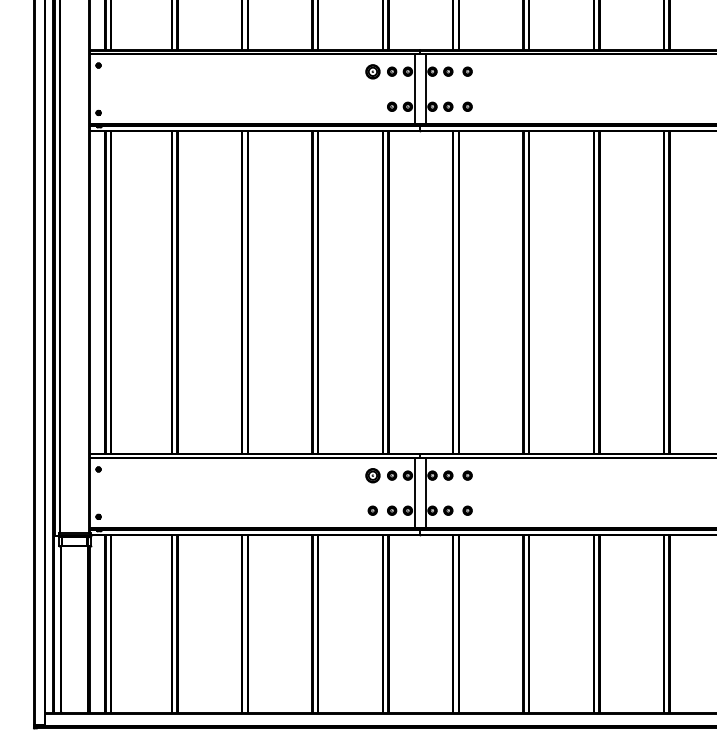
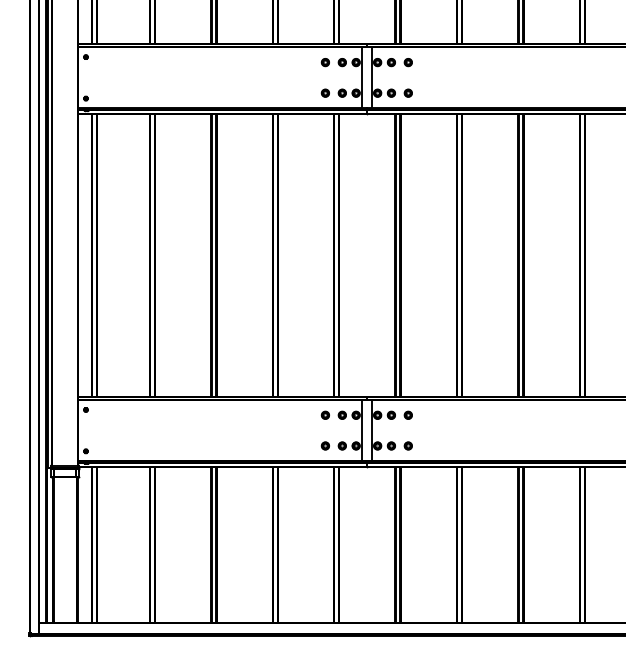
part: (372, 71) -> (325, 62), size x0.62
part: (372, 106) -> (325, 92), added
part: (372, 475) -> (325, 415), size x0.62

